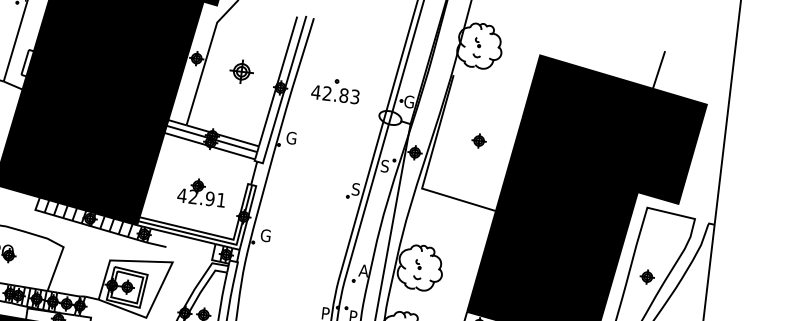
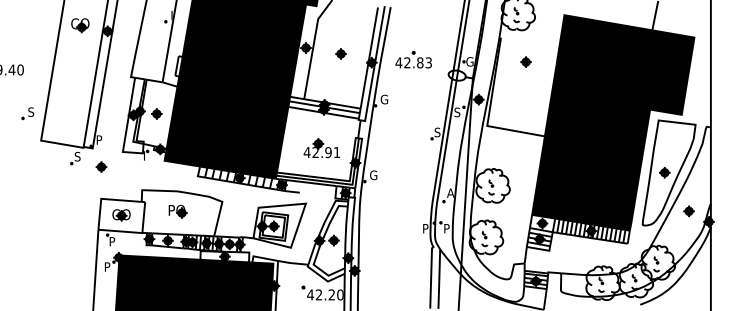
part: (241, 71) -> (340, 53), size x0.62
part: (478, 140) -> (525, 61), moved

